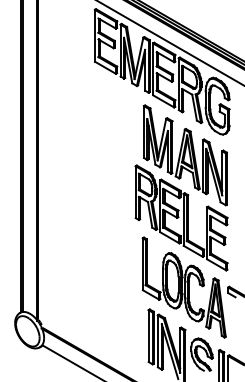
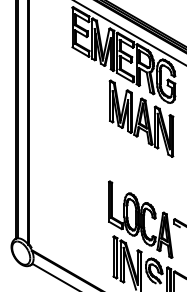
part: (181, 217) -> (138, 166), removed

